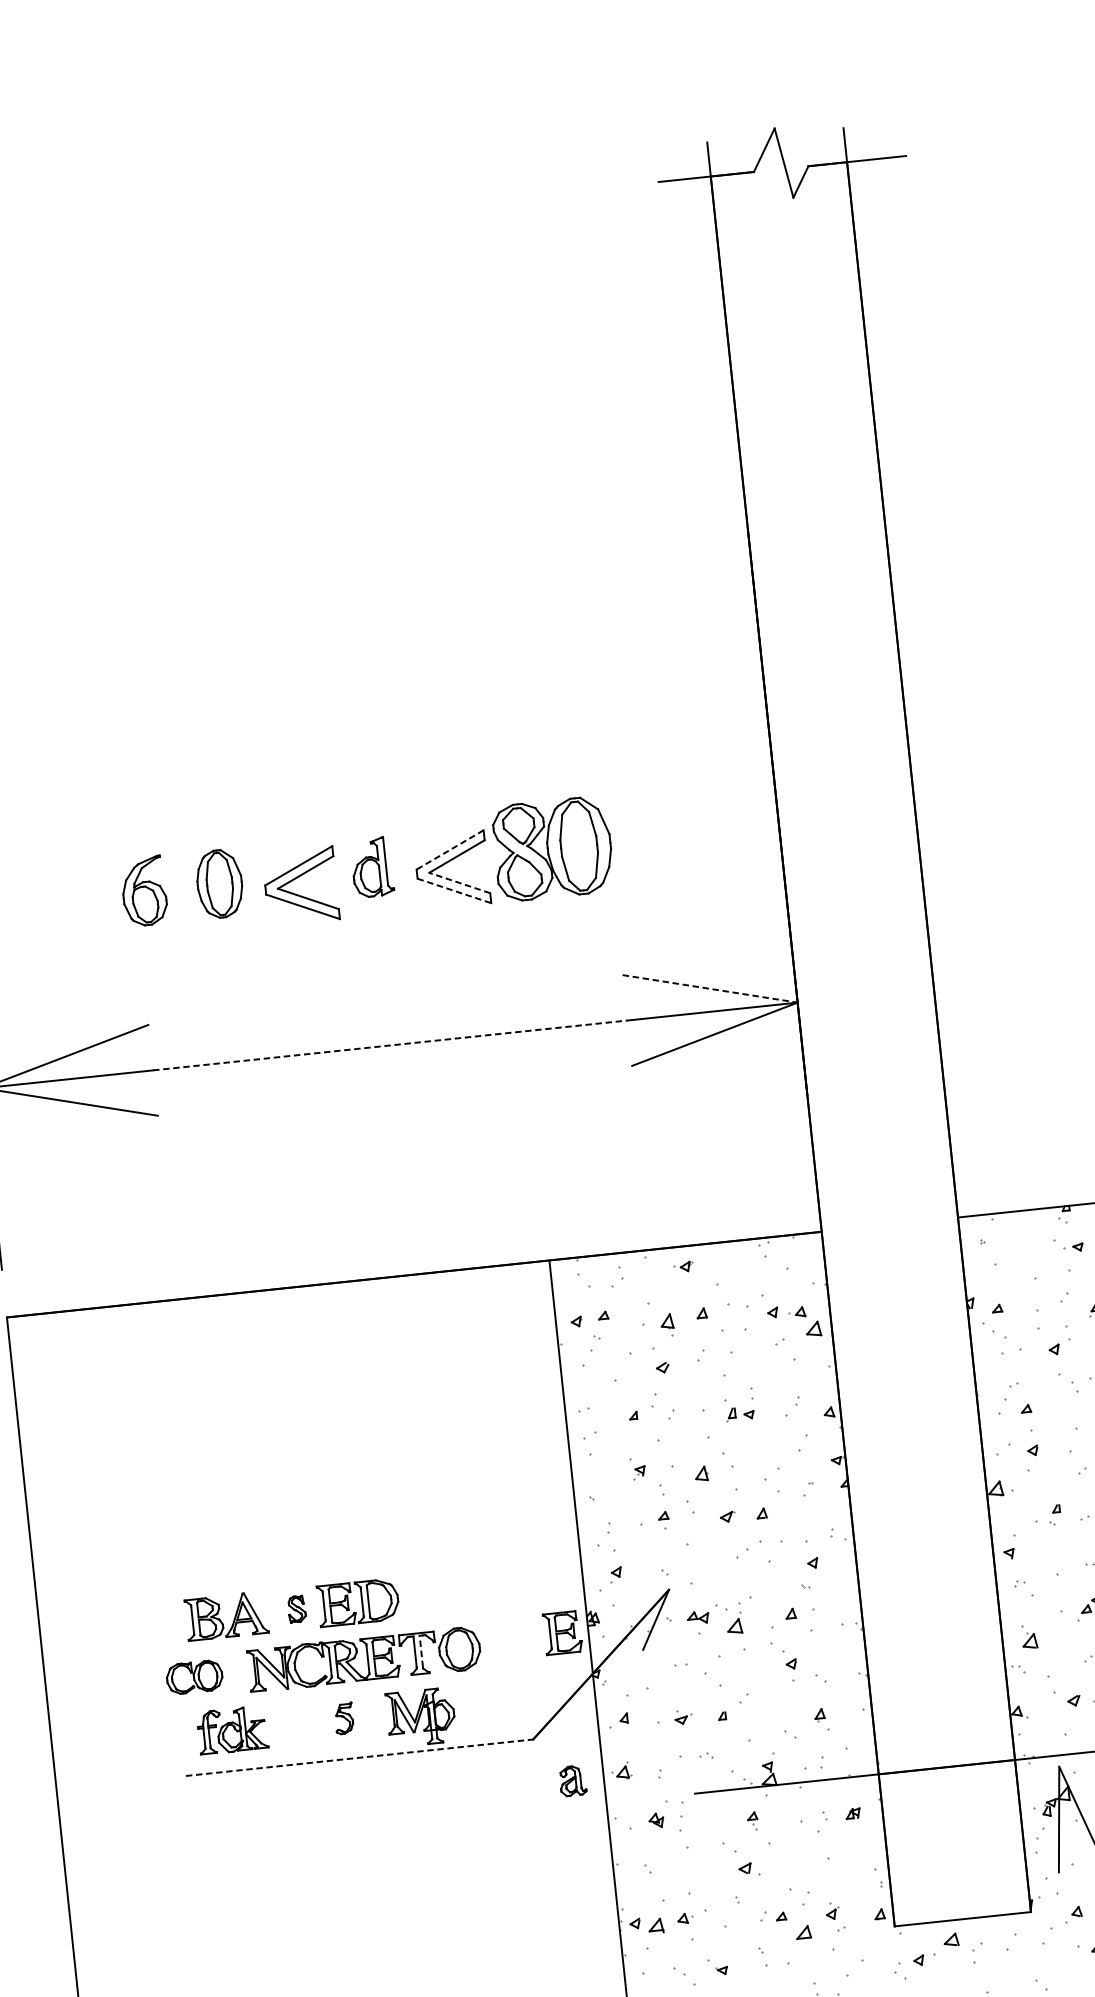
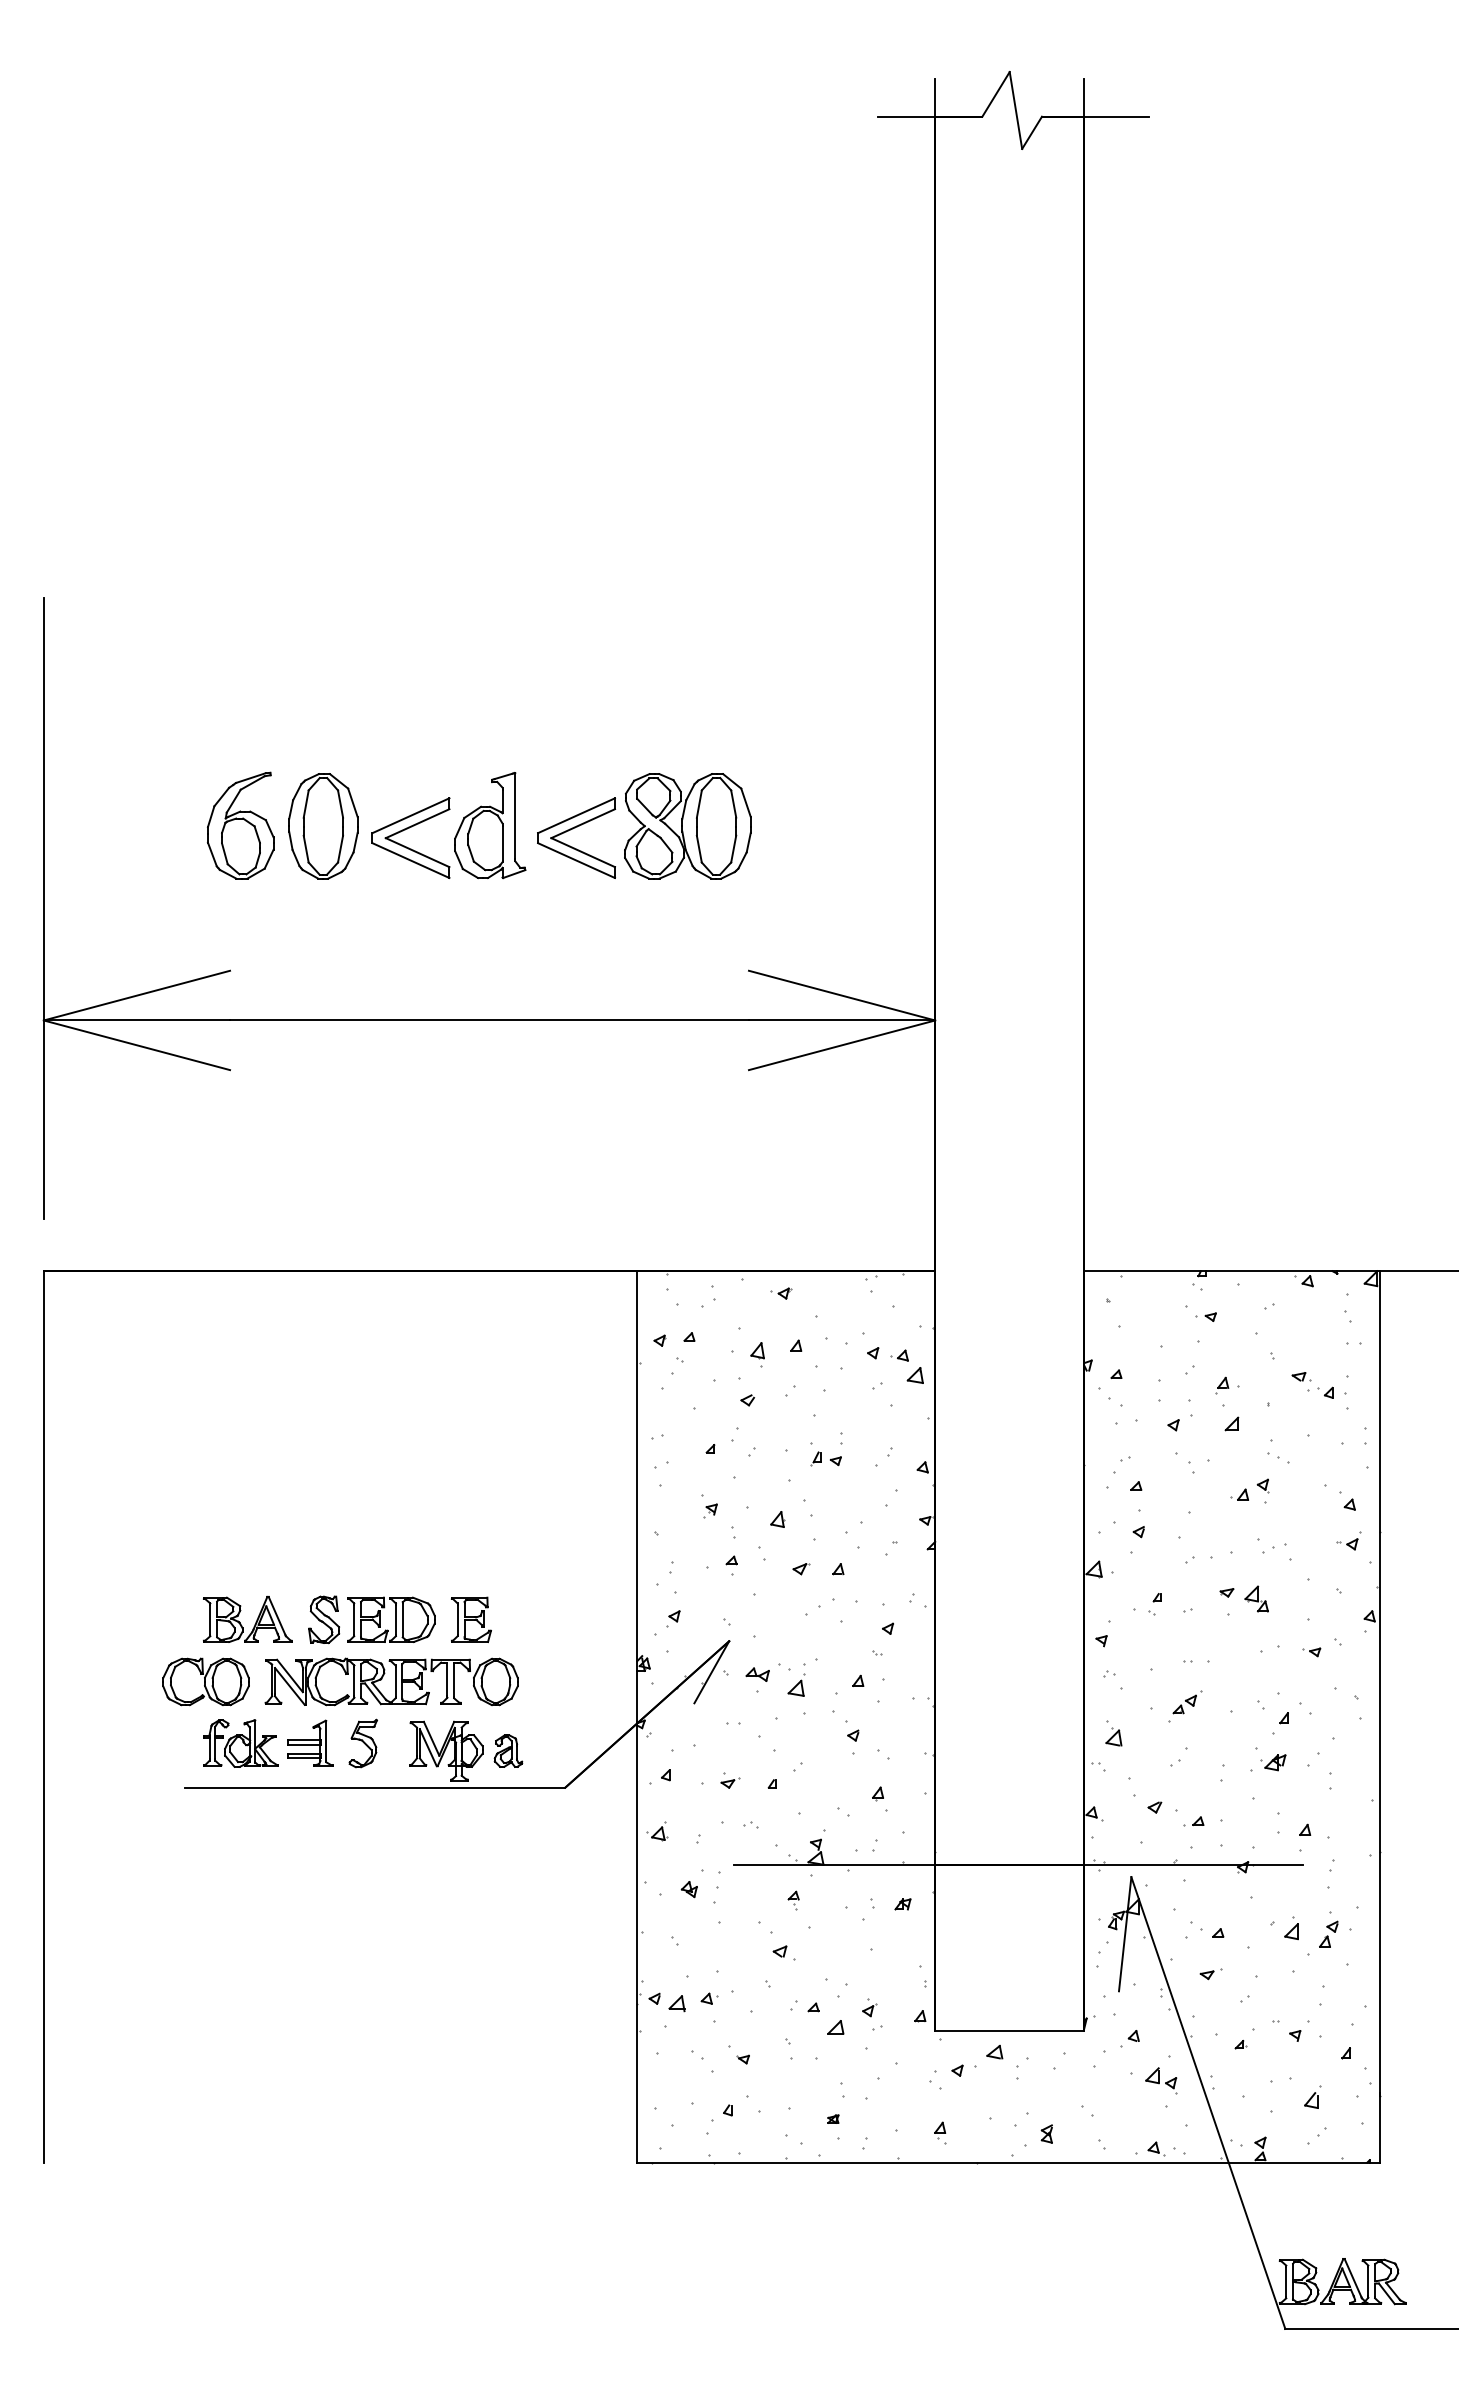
line: (450, 849) -> (576, 815), dashed -> solid
part: (372, 867) -> (490, 825), size x1.67
line: (460, 882) -> (583, 852), dashed -> solid
part: (219, 884) -> (323, 826), size x1.43
line: (454, 890) -> (576, 860), dashed -> solid
part: (143, 891) -> (240, 825), size x1.43
line: (710, 988) -> (842, 995), dashed -> solid
line: (391, 1045) -> (490, 1020), dashed -> solid
part: (296, 1608) -> (324, 1619), size x1.67
part: (562, 1632) -> (471, 1619), moved
line: (421, 1651) -> (454, 1679), dashed -> solid
part: (194, 1676) -> (205, 1681), size x1.43
part: (343, 1718) -> (362, 1743), size x1.43
part: (296, 1722) -> (310, 1742), added
line: (359, 1757) -> (375, 1787), dashed -> solid
part: (572, 1780) -> (508, 1750), moved

